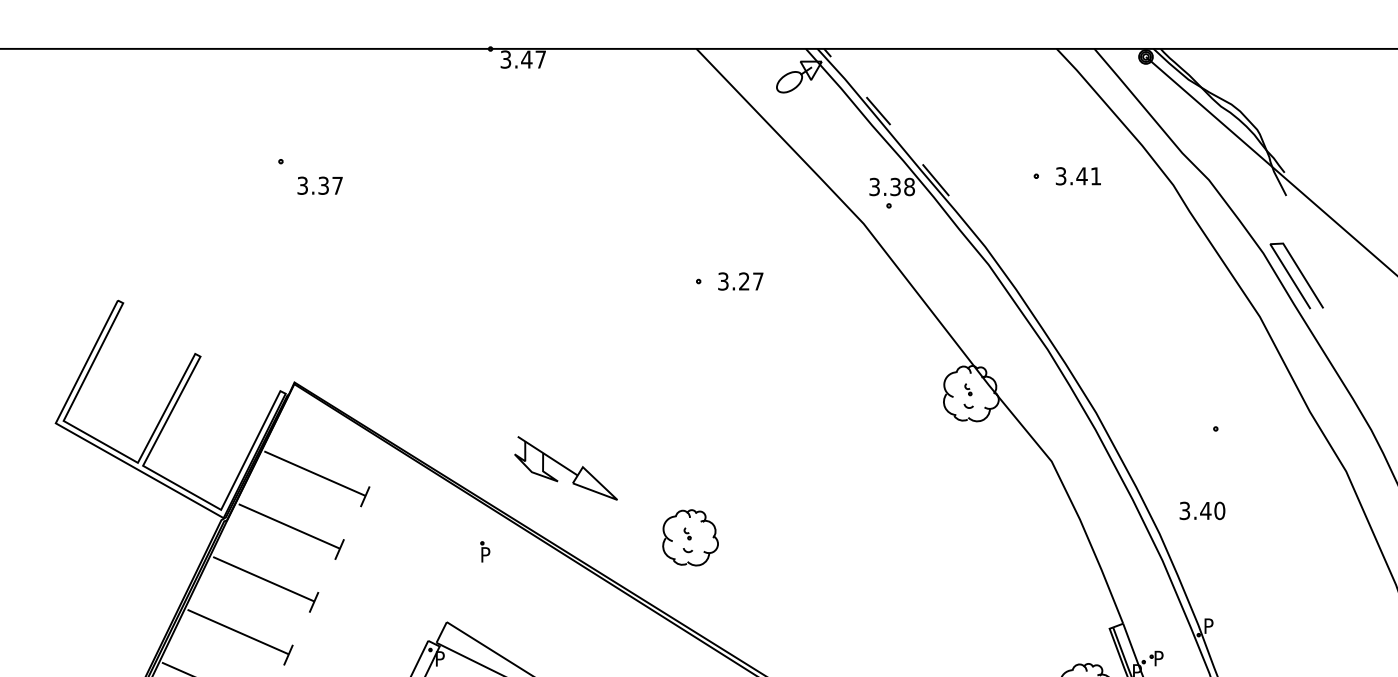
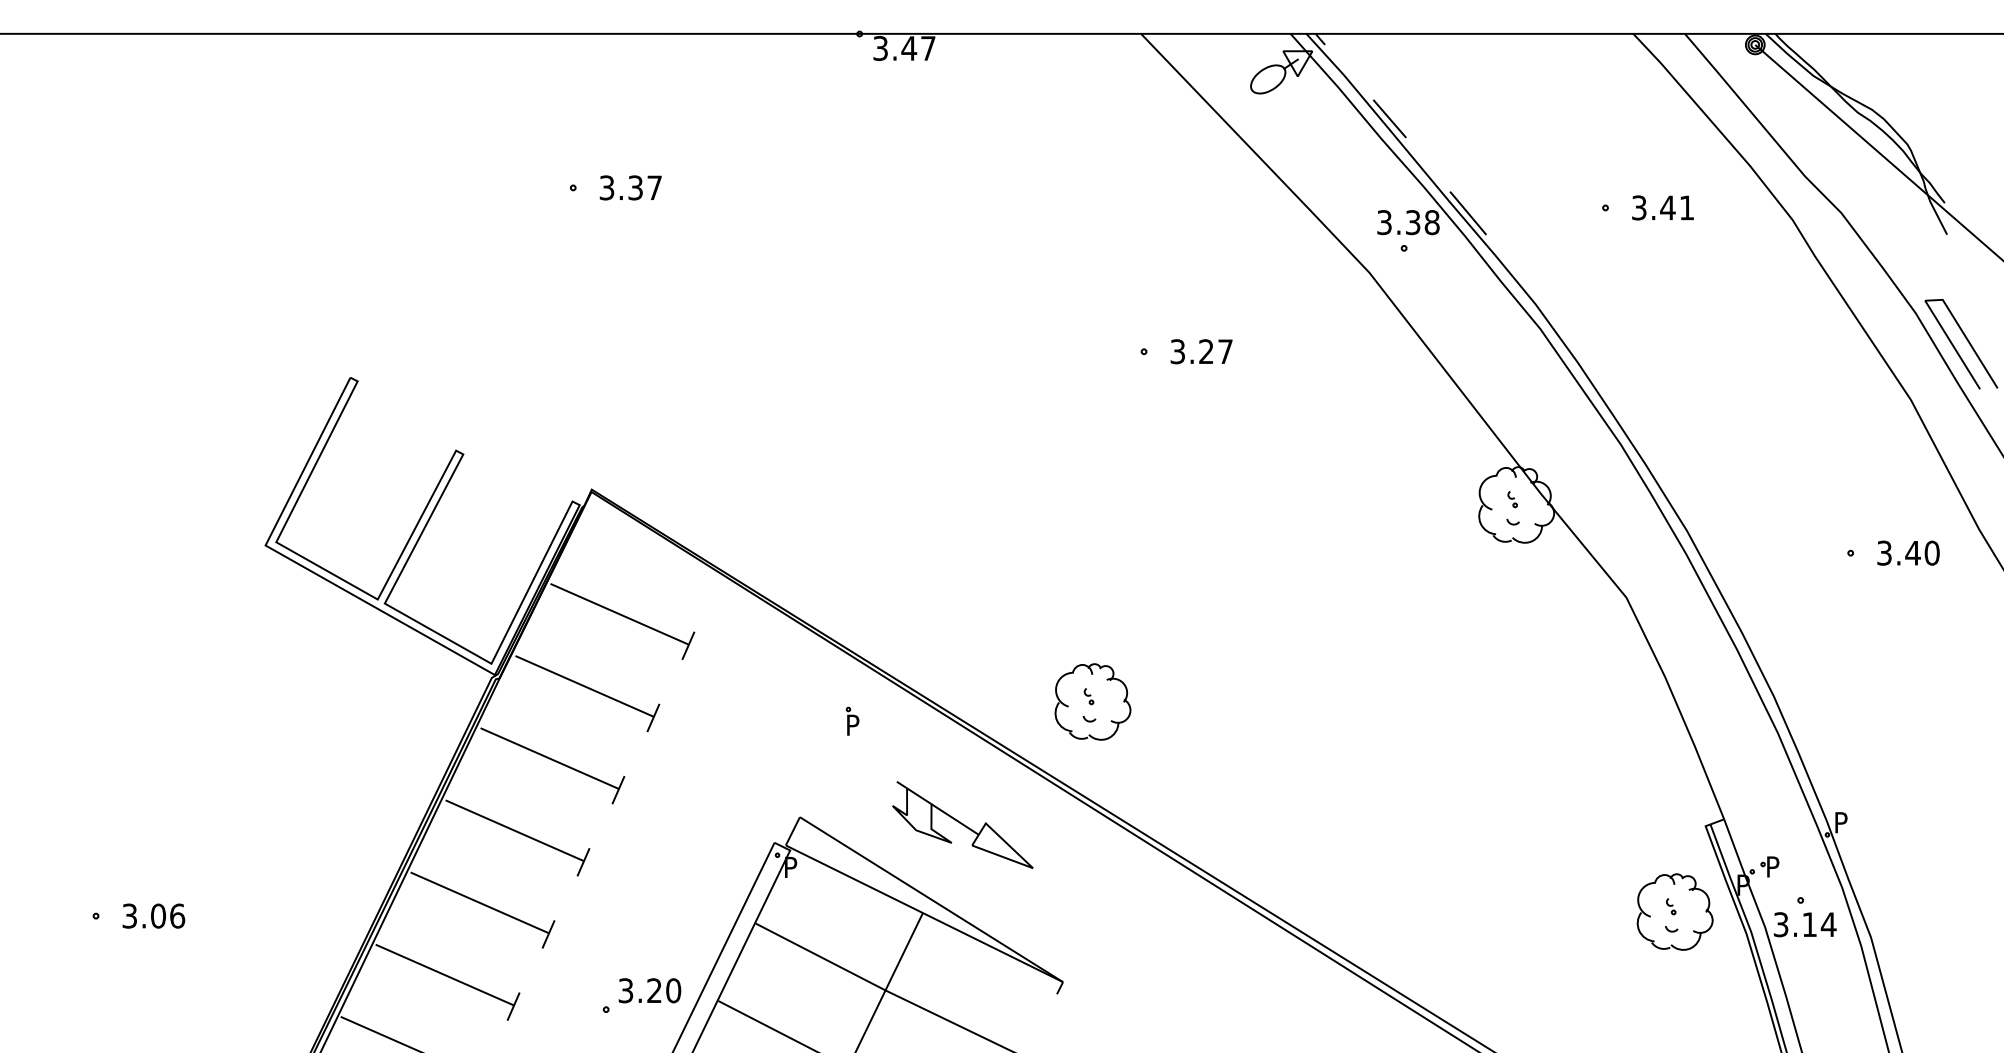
text: (319, 185) -> (630, 187), moved
part: (565, 467) -> (962, 824), moved
text: (1202, 510) -> (1908, 552), moved
part: (690, 537) -> (1092, 701), moved

